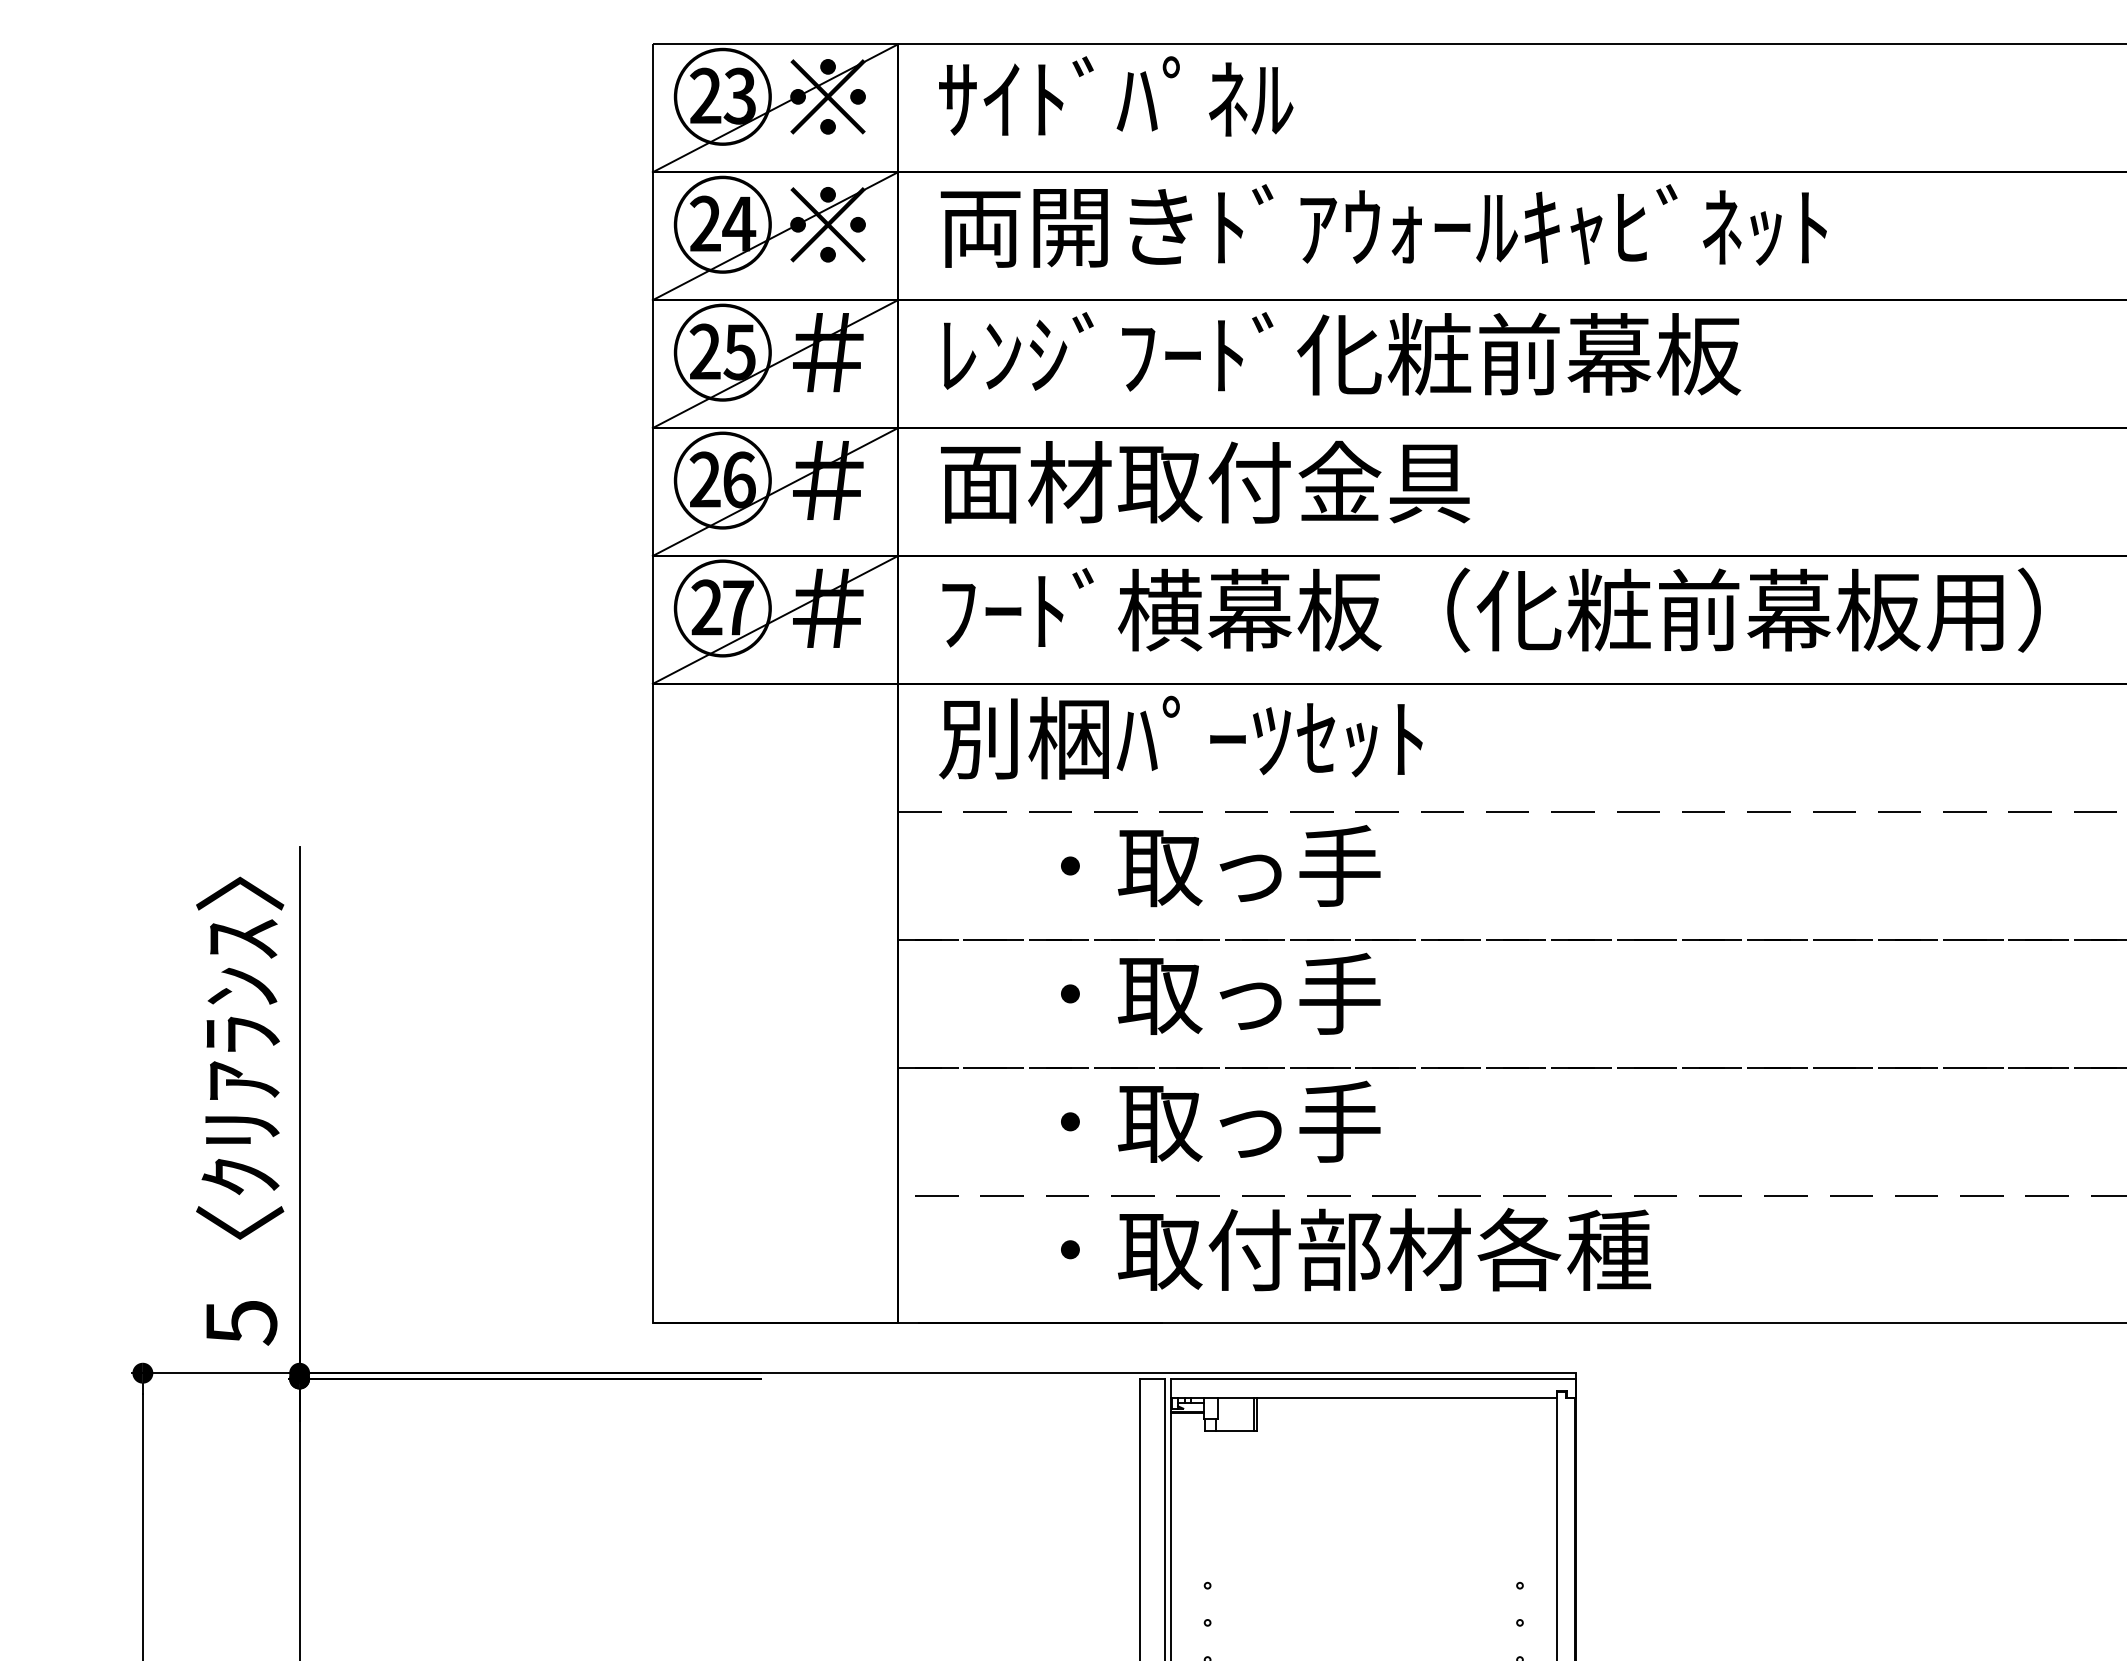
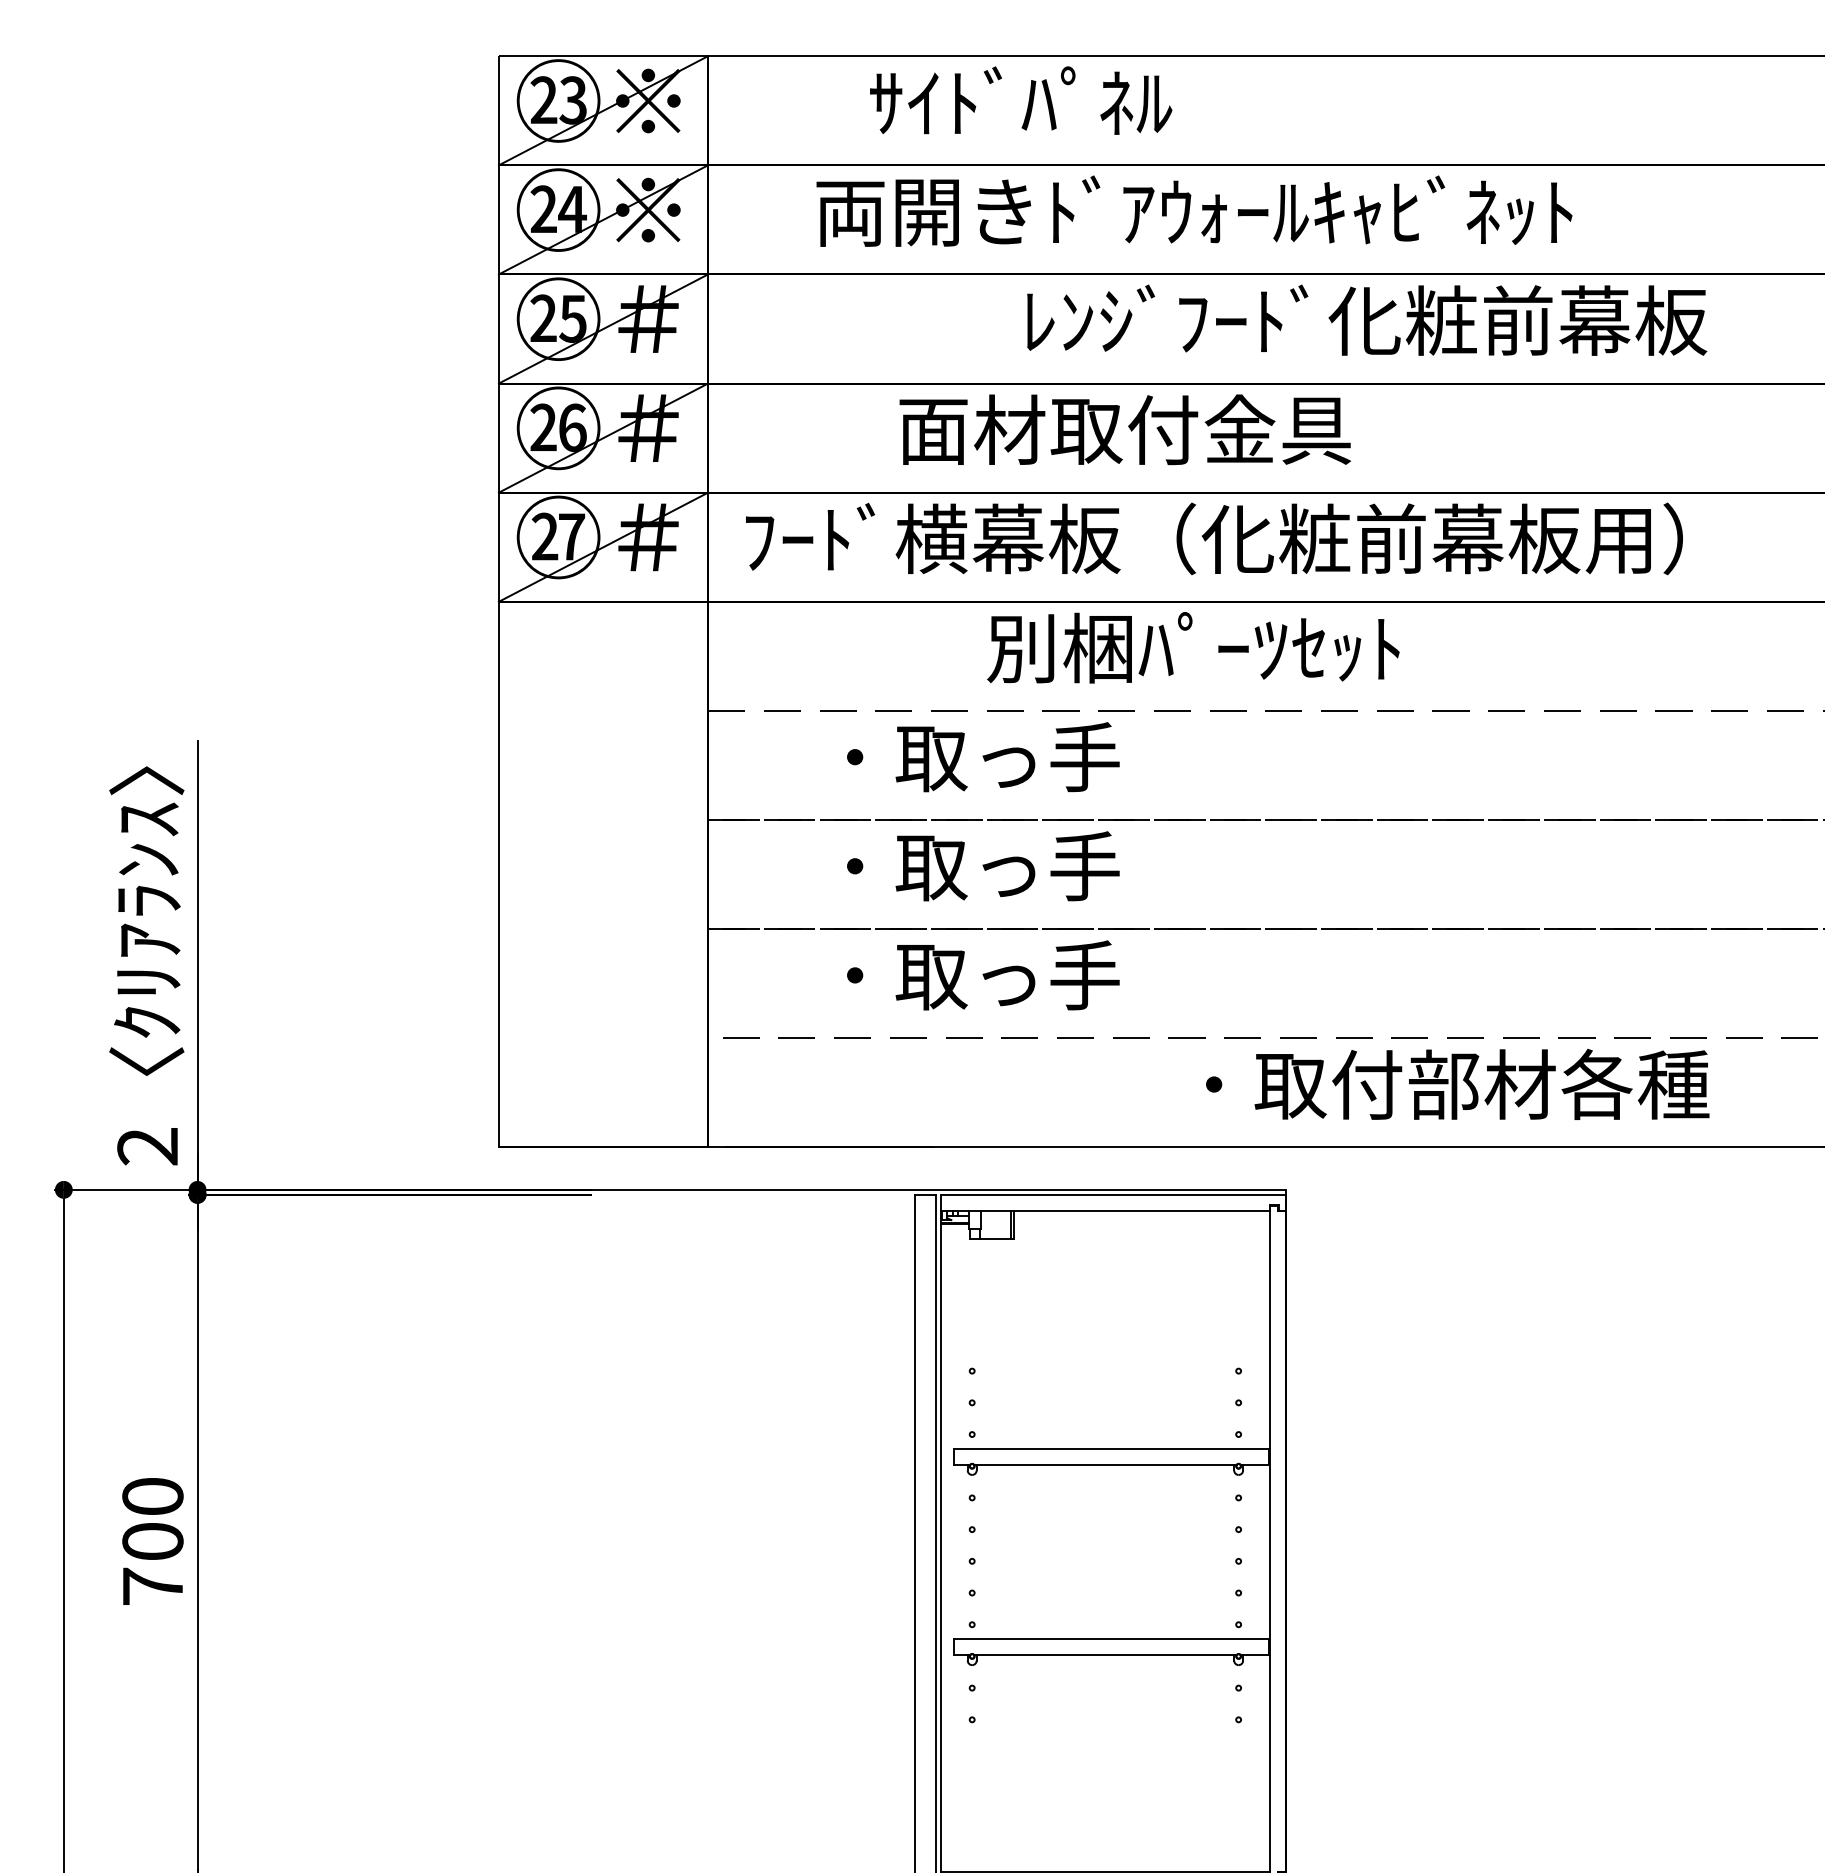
text: (1116, 96) -> (1021, 100), moved
text: (1383, 225) -> (1194, 210), moved
text: (1342, 352) -> (1367, 319), moved
text: (1205, 481) -> (1125, 429), moved
text: (1181, 737) -> (1193, 647), moved
text: (1355, 1248) -> (1457, 1083), moved
text: (240, 1323) -> (147, 1147), 5 -> 2

